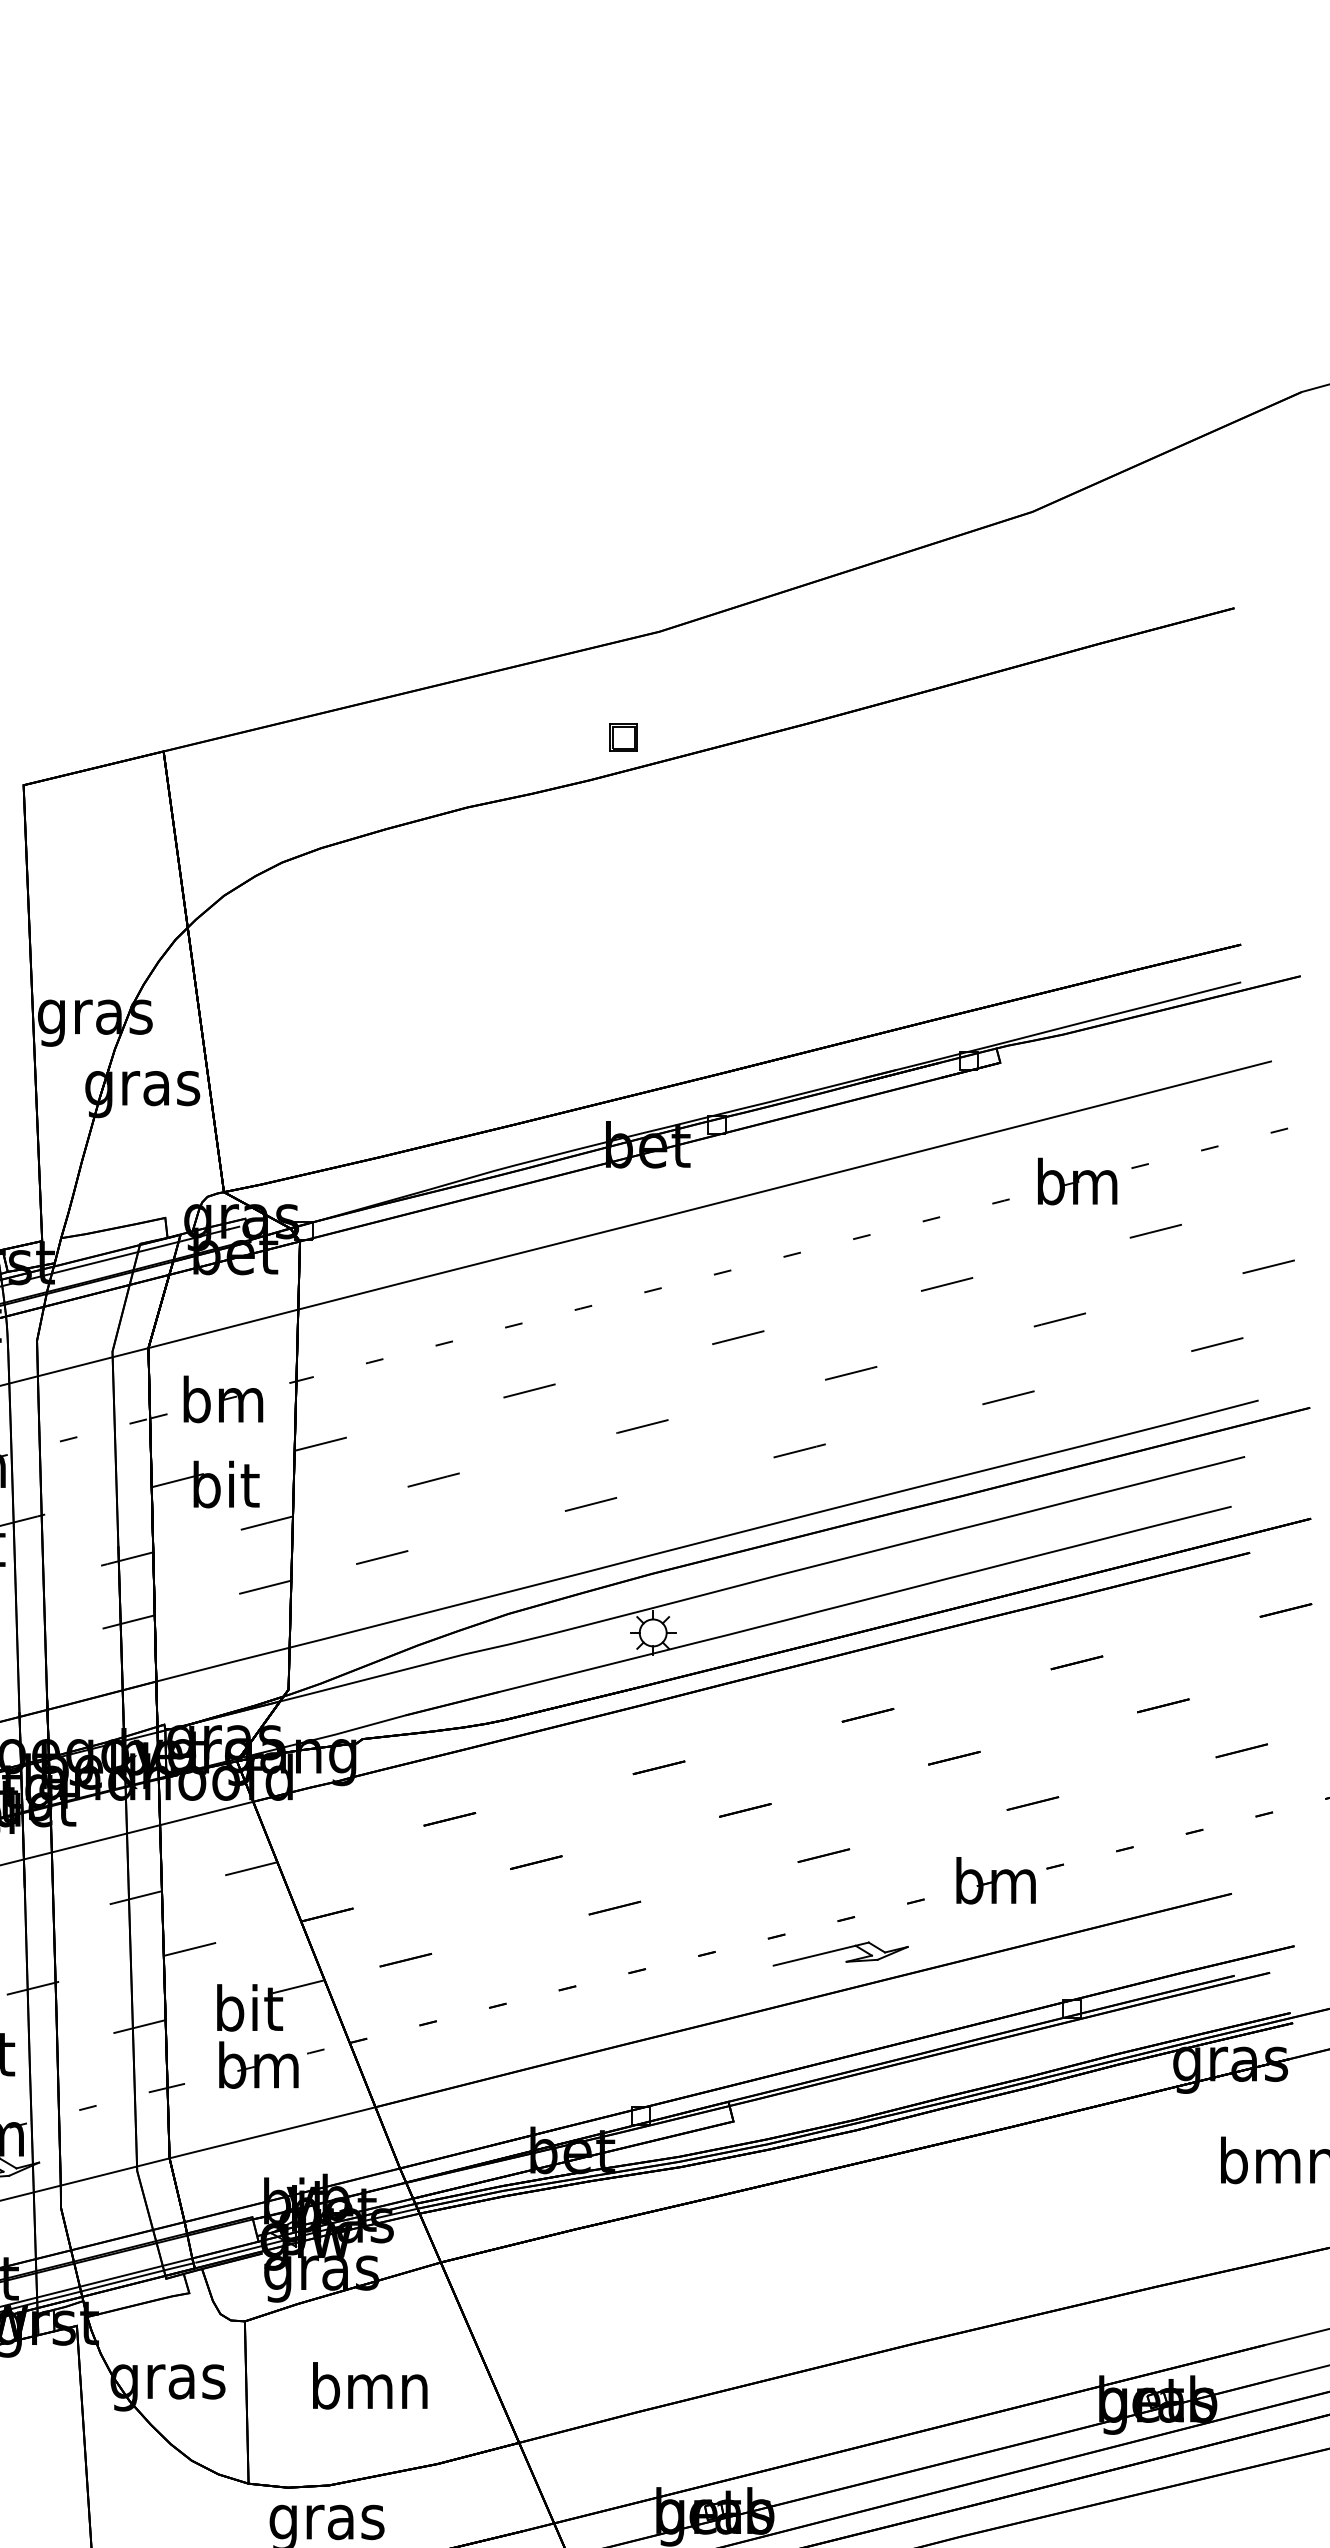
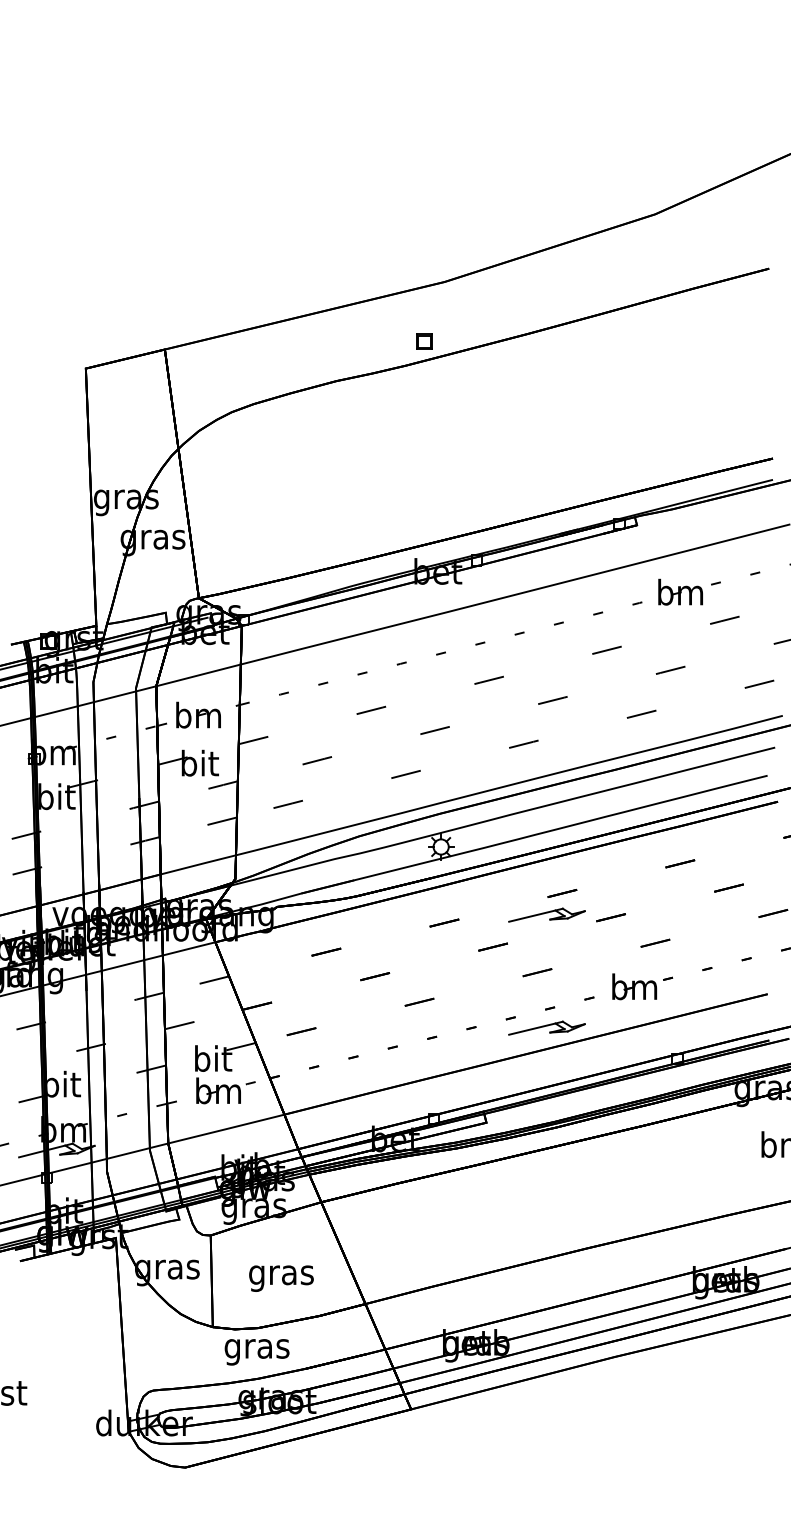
part: (839, 1752) -> (546, 914), added
text: (370, 2390) -> (281, 1274), bmn -> gras

